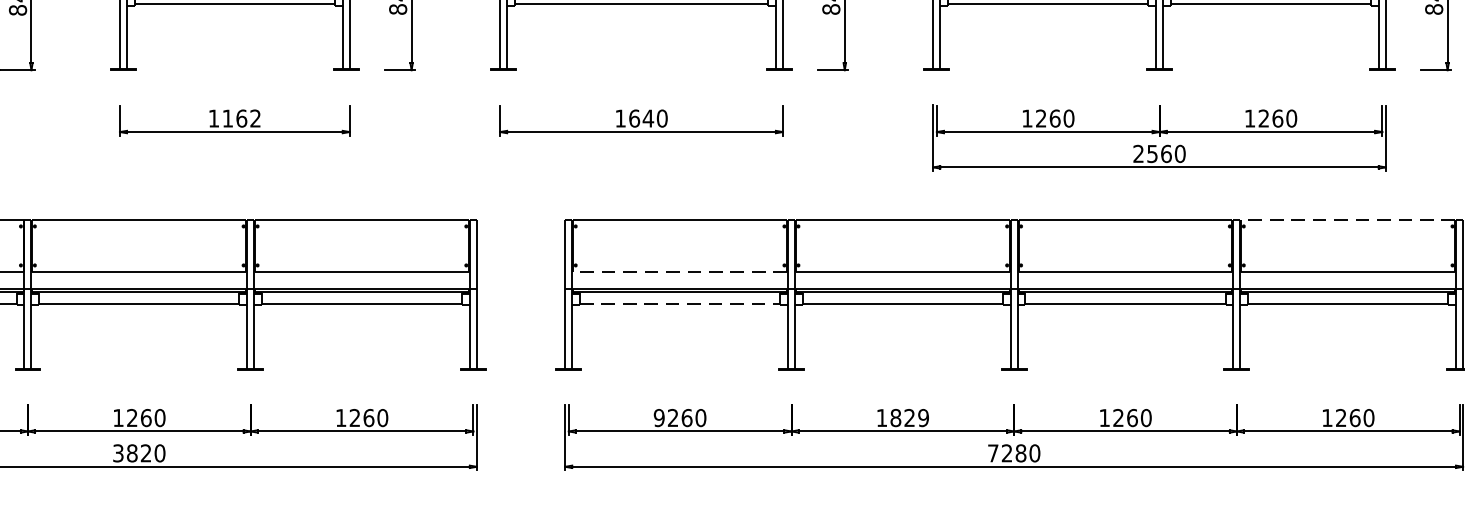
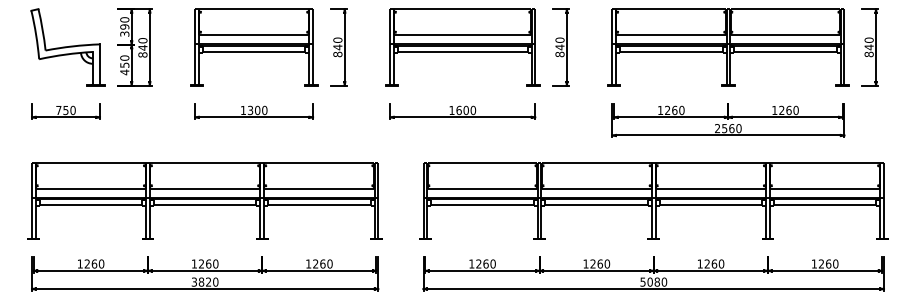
text: (241, 118) -> (257, 110), 1162 -> 1300
text: (648, 118) -> (466, 110), 1640 -> 1600
line: (1349, 220) -> (825, 162), dashed -> solid
line: (680, 270) -> (482, 188), dashed -> solid
line: (680, 303) -> (482, 205), dashed -> solid
text: (658, 417) -> (471, 263), 9260 -> 1260
text: (908, 417) -> (599, 263), 1829 -> 1260
text: (999, 452) -> (646, 281), 7280 -> 5080

